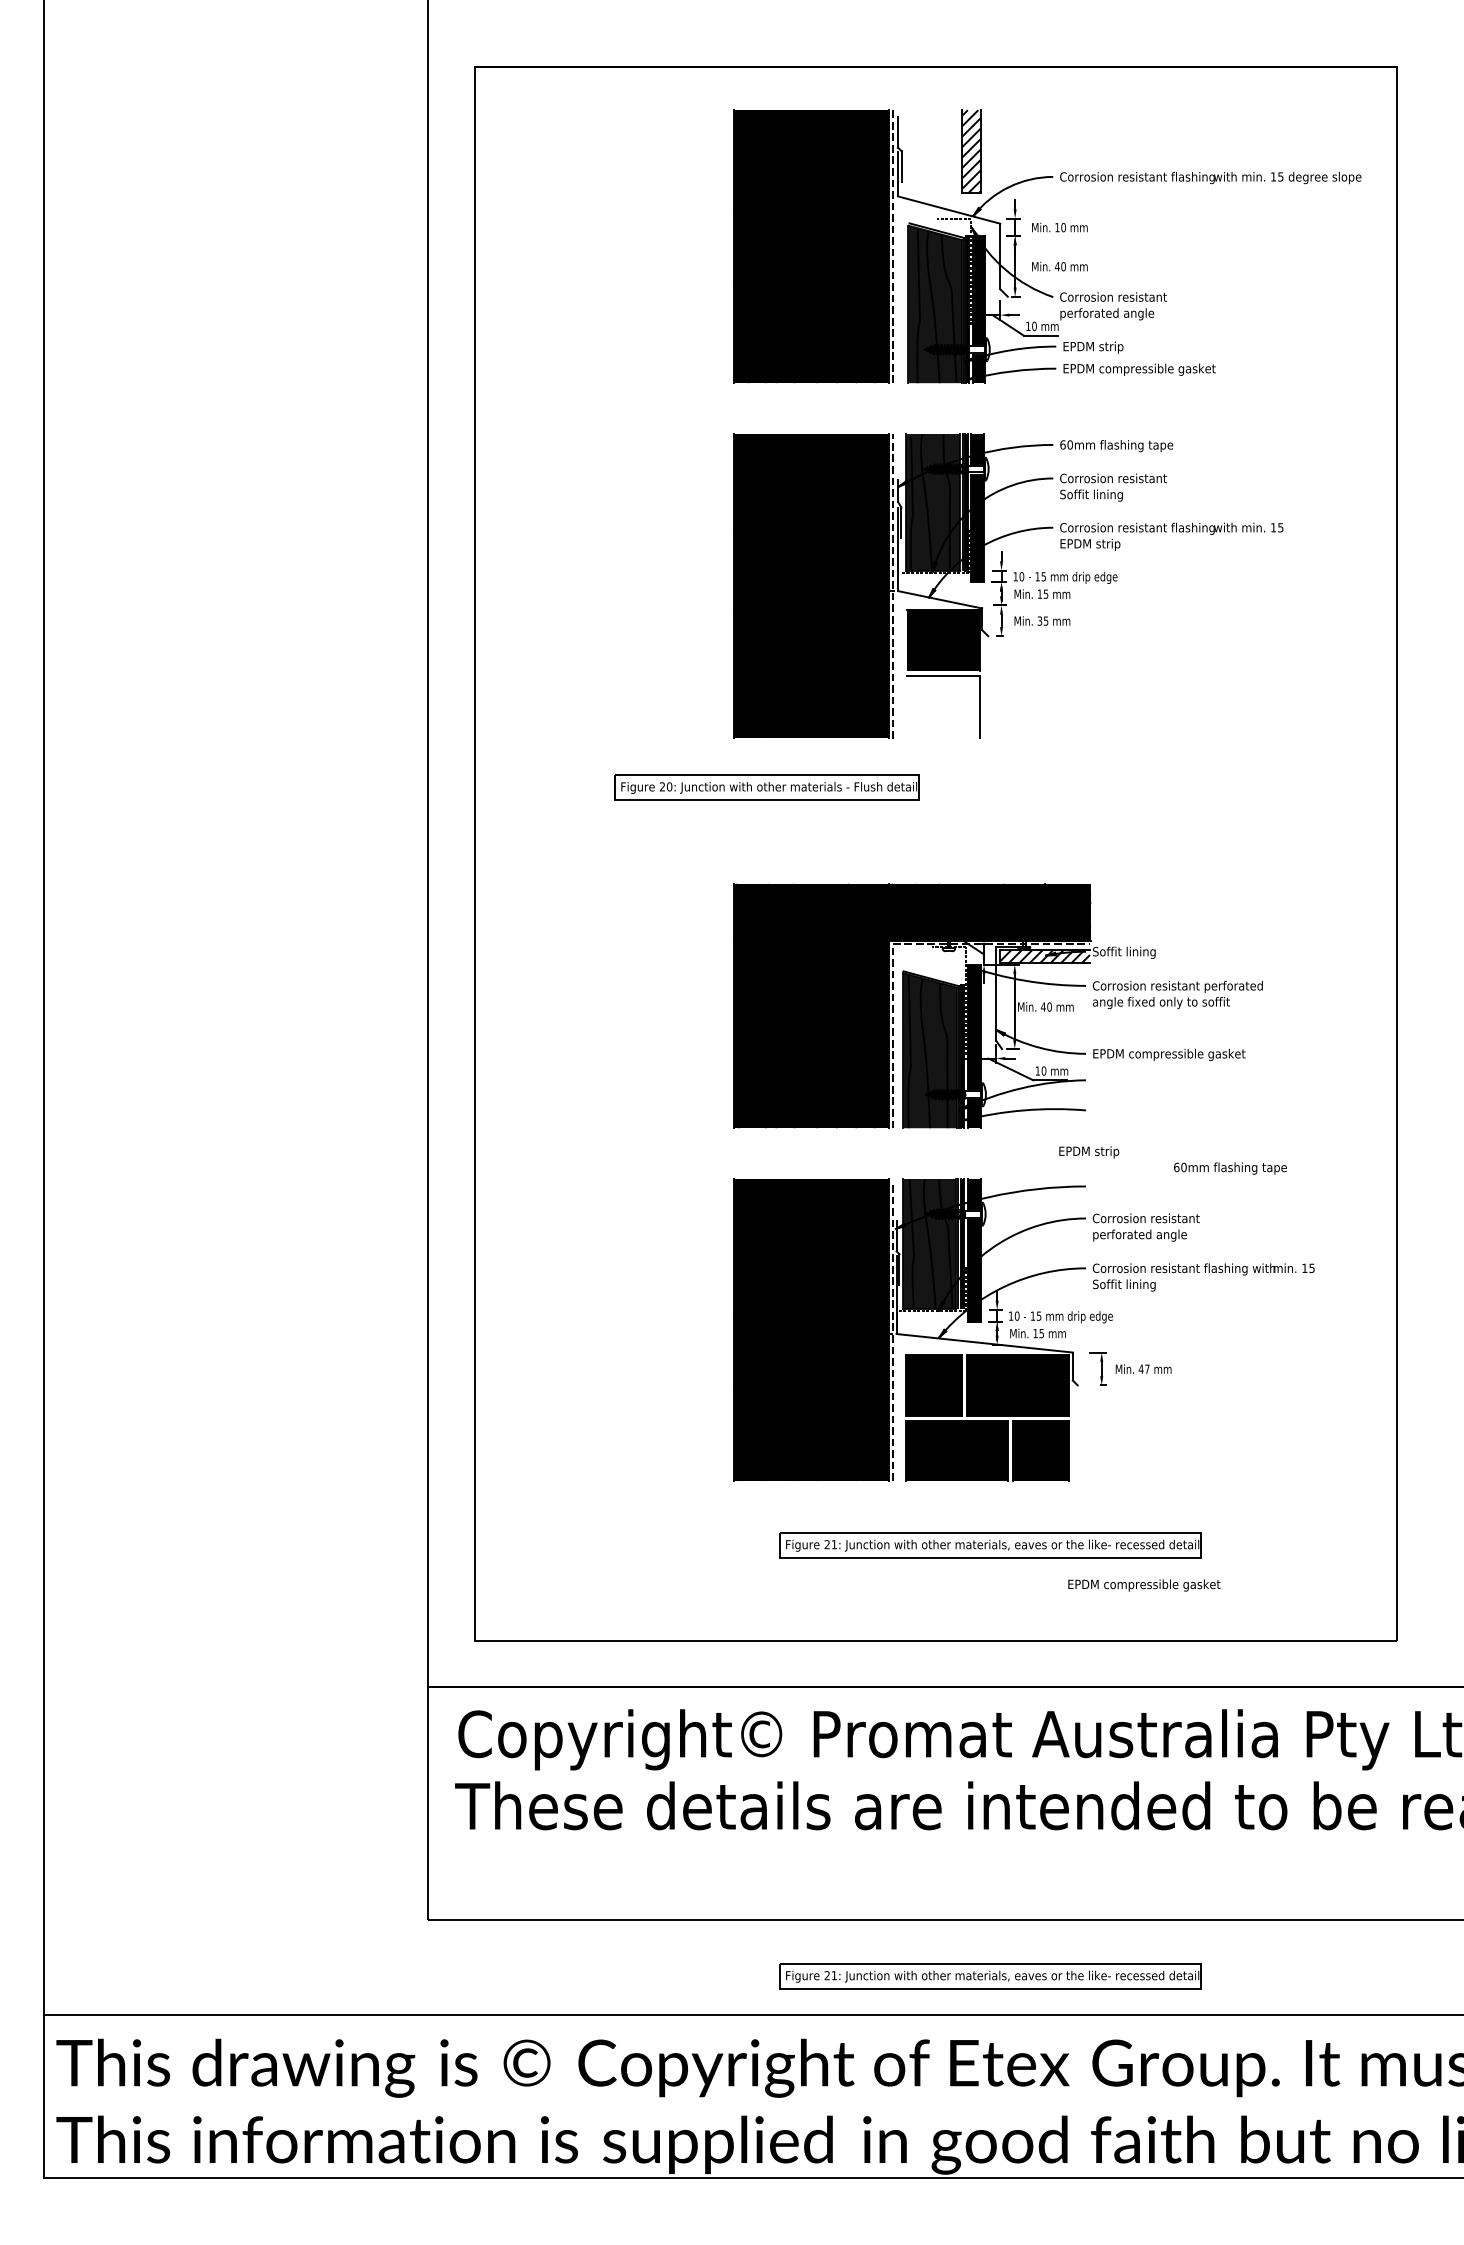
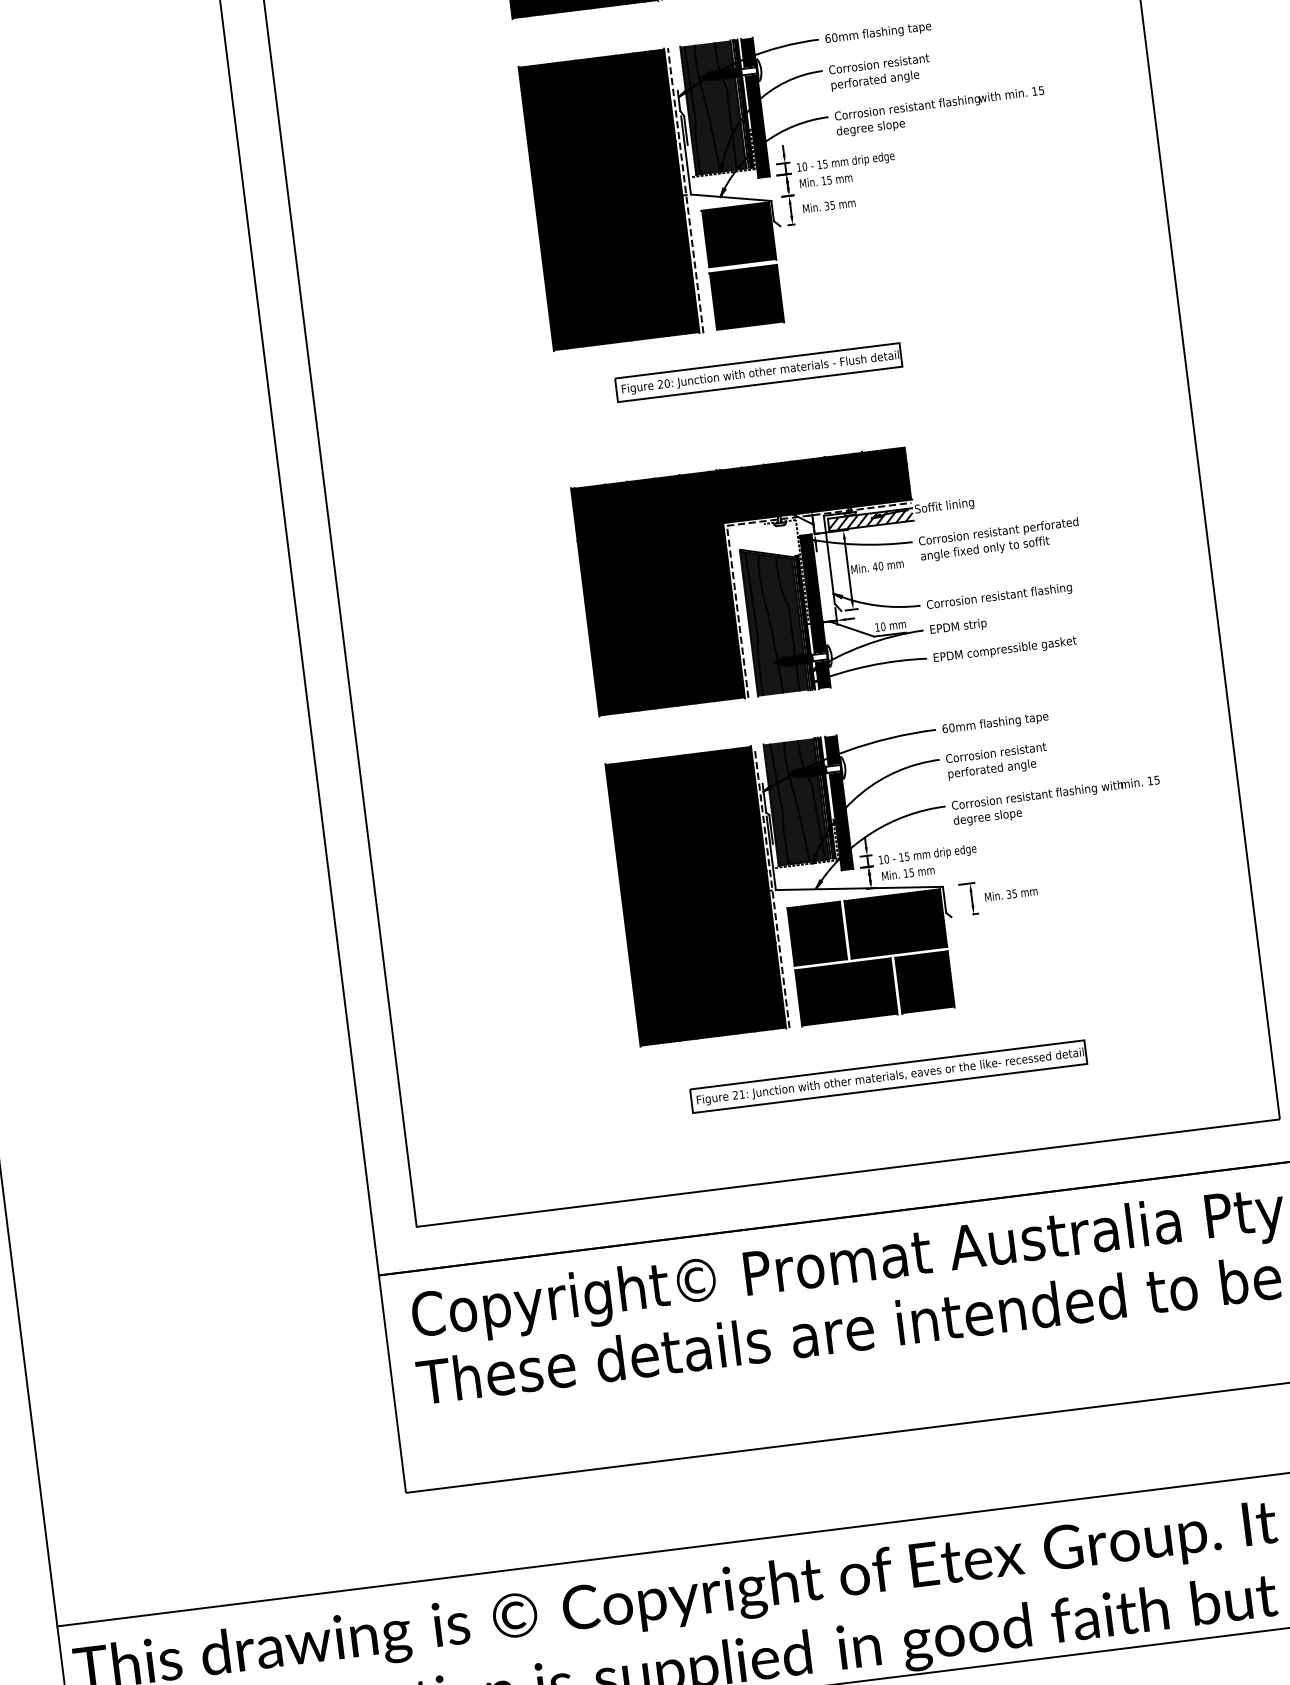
text: (1107, 495) -> (875, 80), Soffit lining -> perforated angle
text: (1096, 544) -> (870, 127), EPDM strip -> degree slope
fill: (943, 706) -> (746, 297), added
part: (766, 787) -> (757, 372), moved
text: (1169, 1054) -> (998, 596), EPDM compressible gasket -> Corrosion resistant flashing
text: (1089, 1152) -> (958, 627), moved
text: (1230, 1168) -> (995, 723), moved
text: (1128, 1285) -> (987, 817), Soffit lining -> degree slope
text: (1143, 1368) -> (1011, 893), 47 -> 35
text: (1144, 1585) -> (1005, 649), moved
part: (990, 1976) -> (938, 1480), removed

